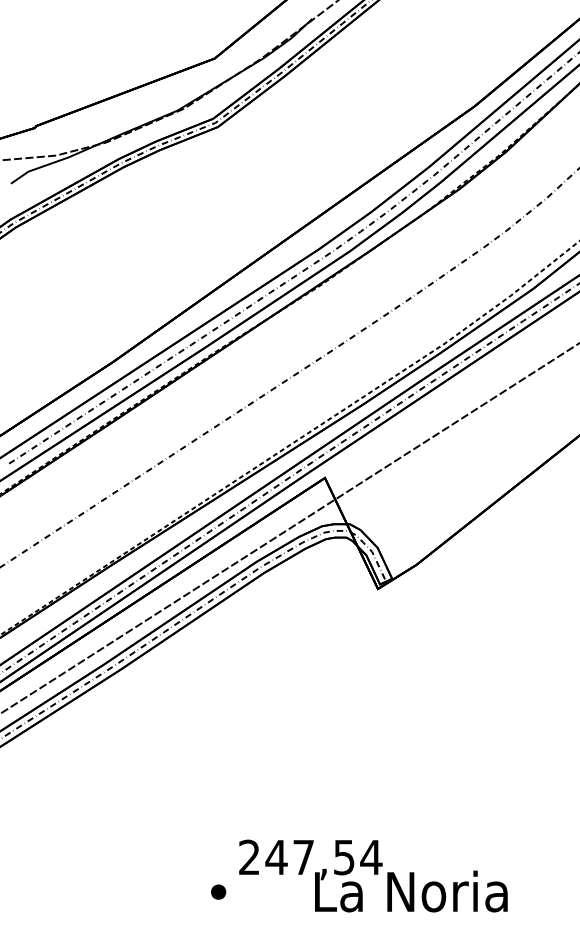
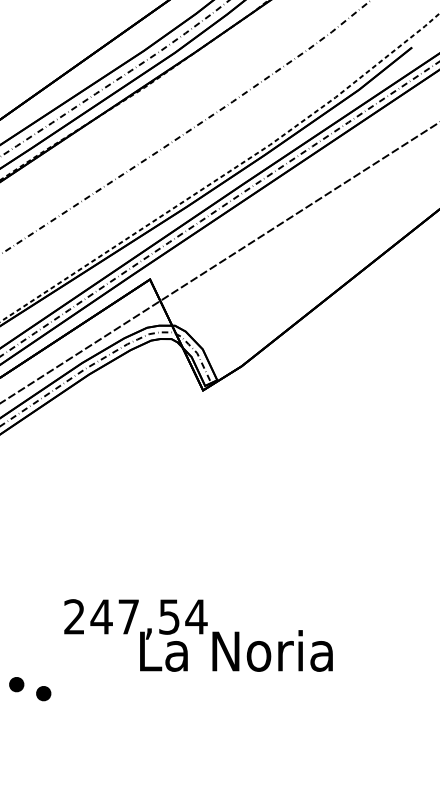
text: (373, 875) -> (198, 634), moved
part: (191, 882) -> (16, 683), added

